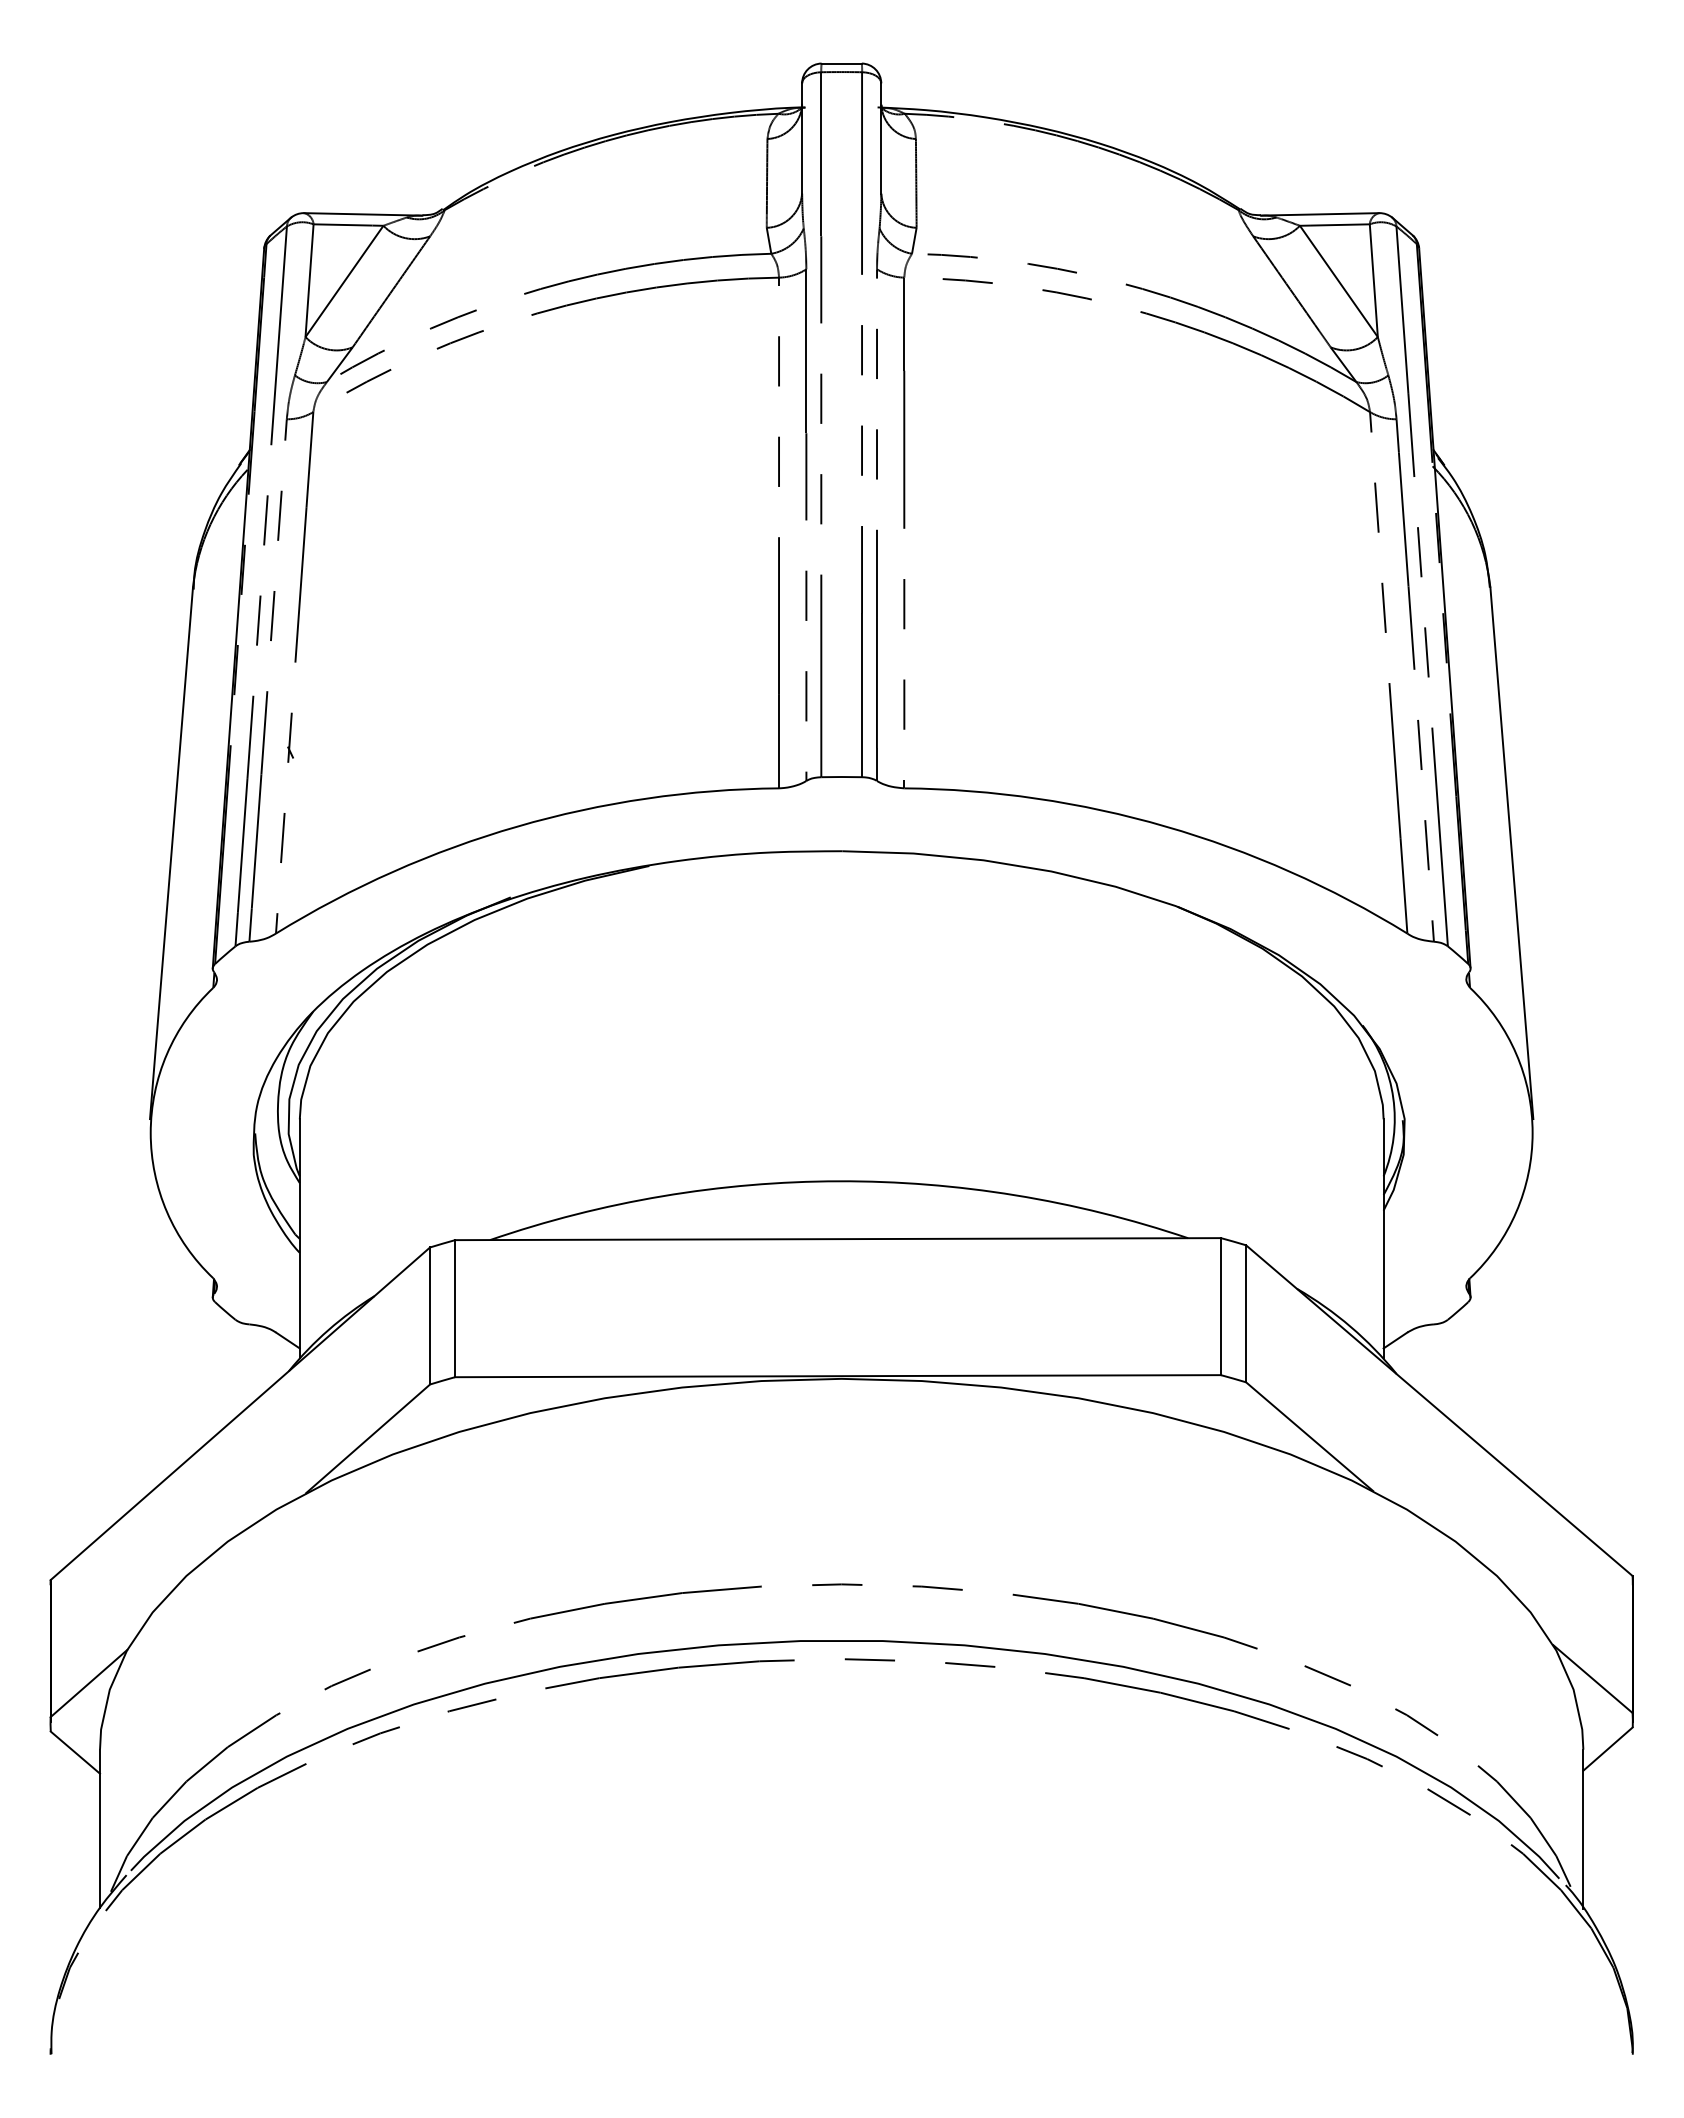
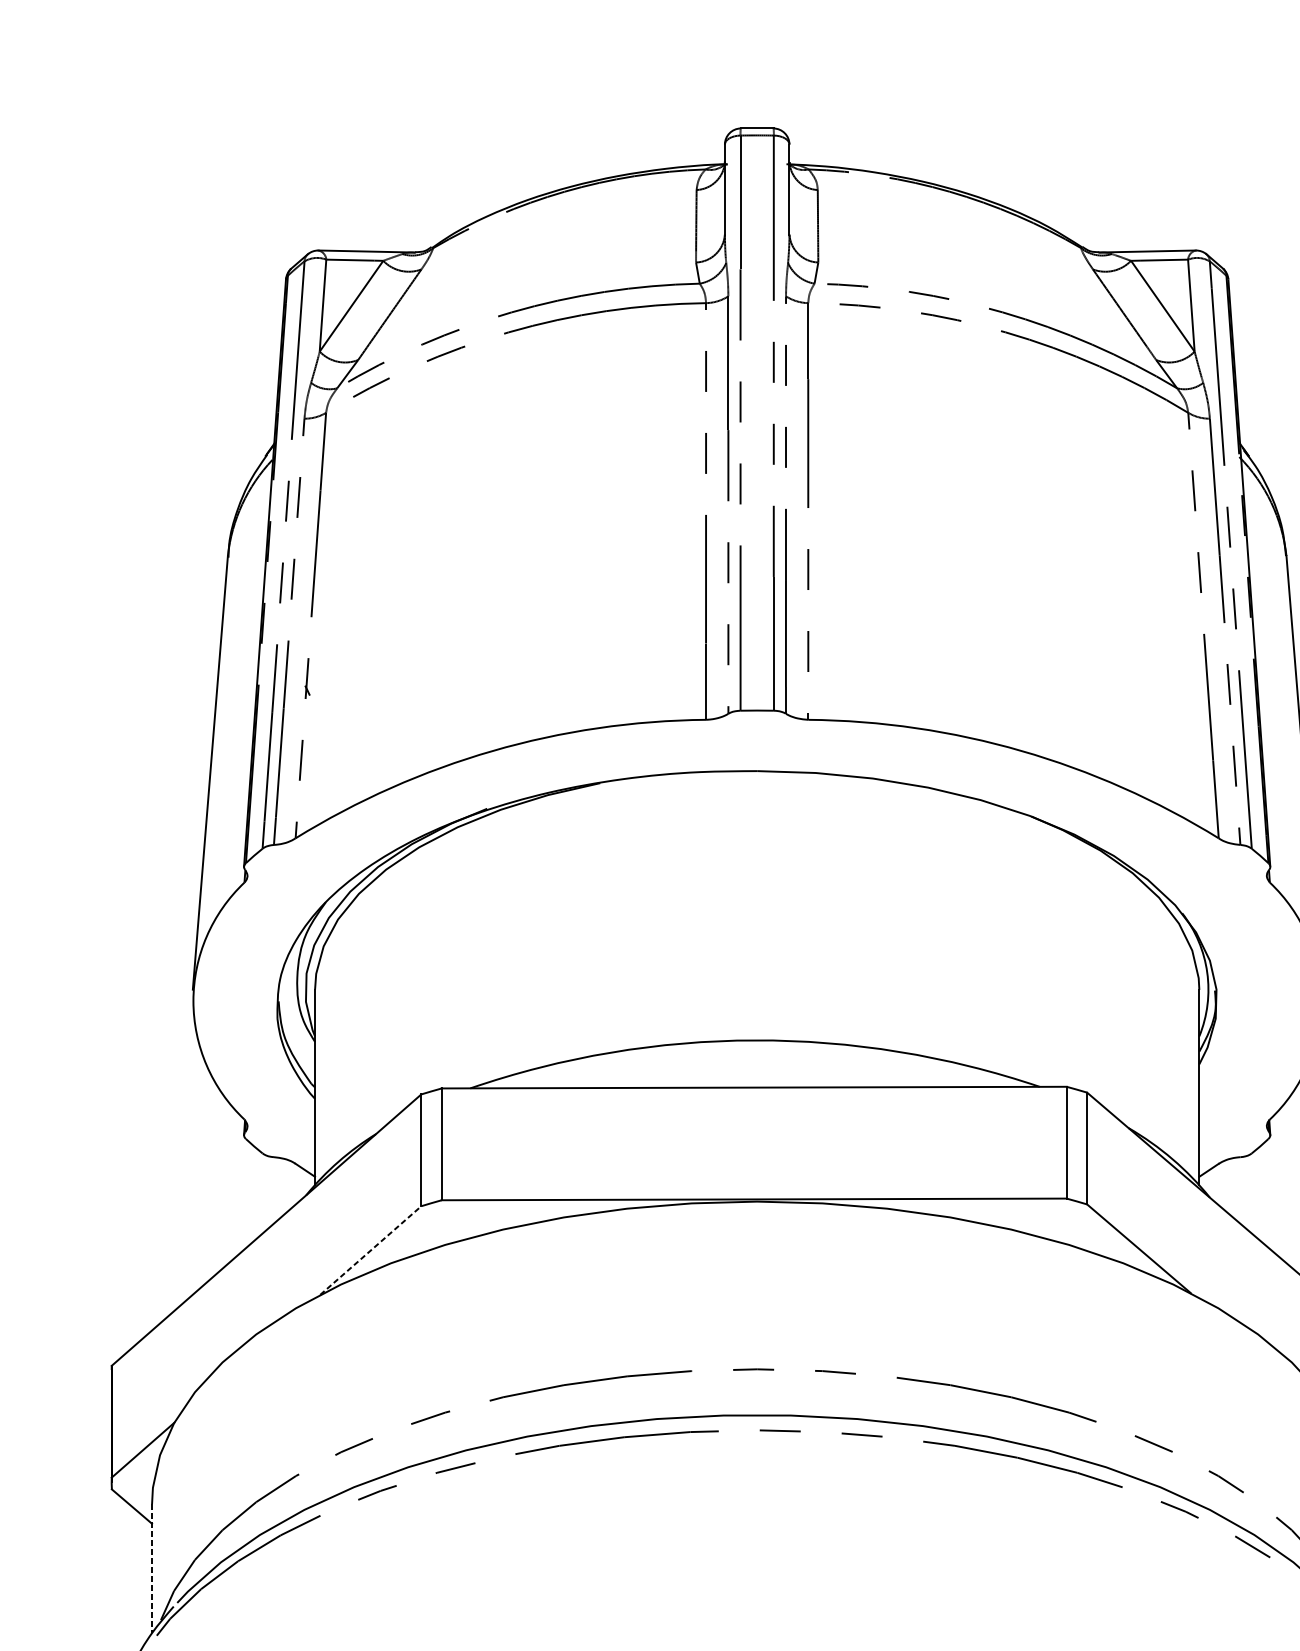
line: (368, 1438) -> (371, 1250), solid -> dashed
line: (100, 1829) -> (152, 1569), solid -> dashed

